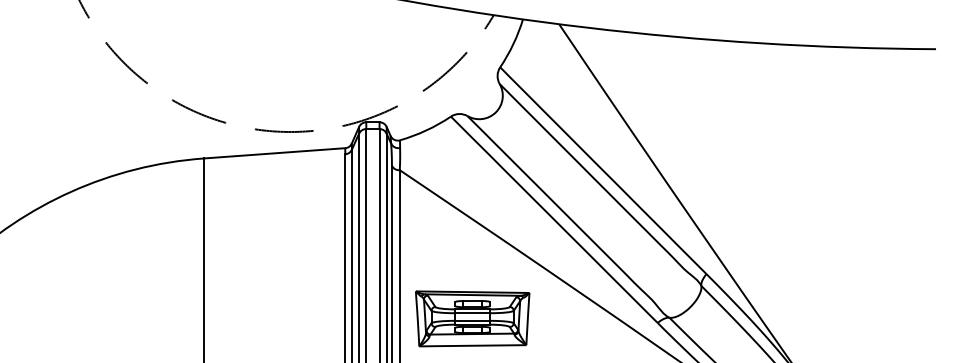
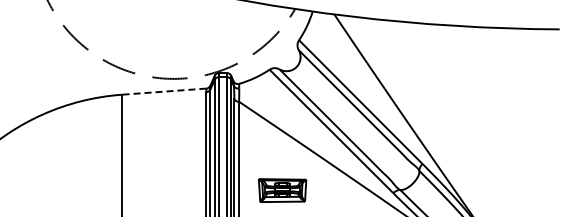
line: (273, 153) -> (163, 91), solid -> dashed
part: (472, 318) -> (282, 190), size x0.7

